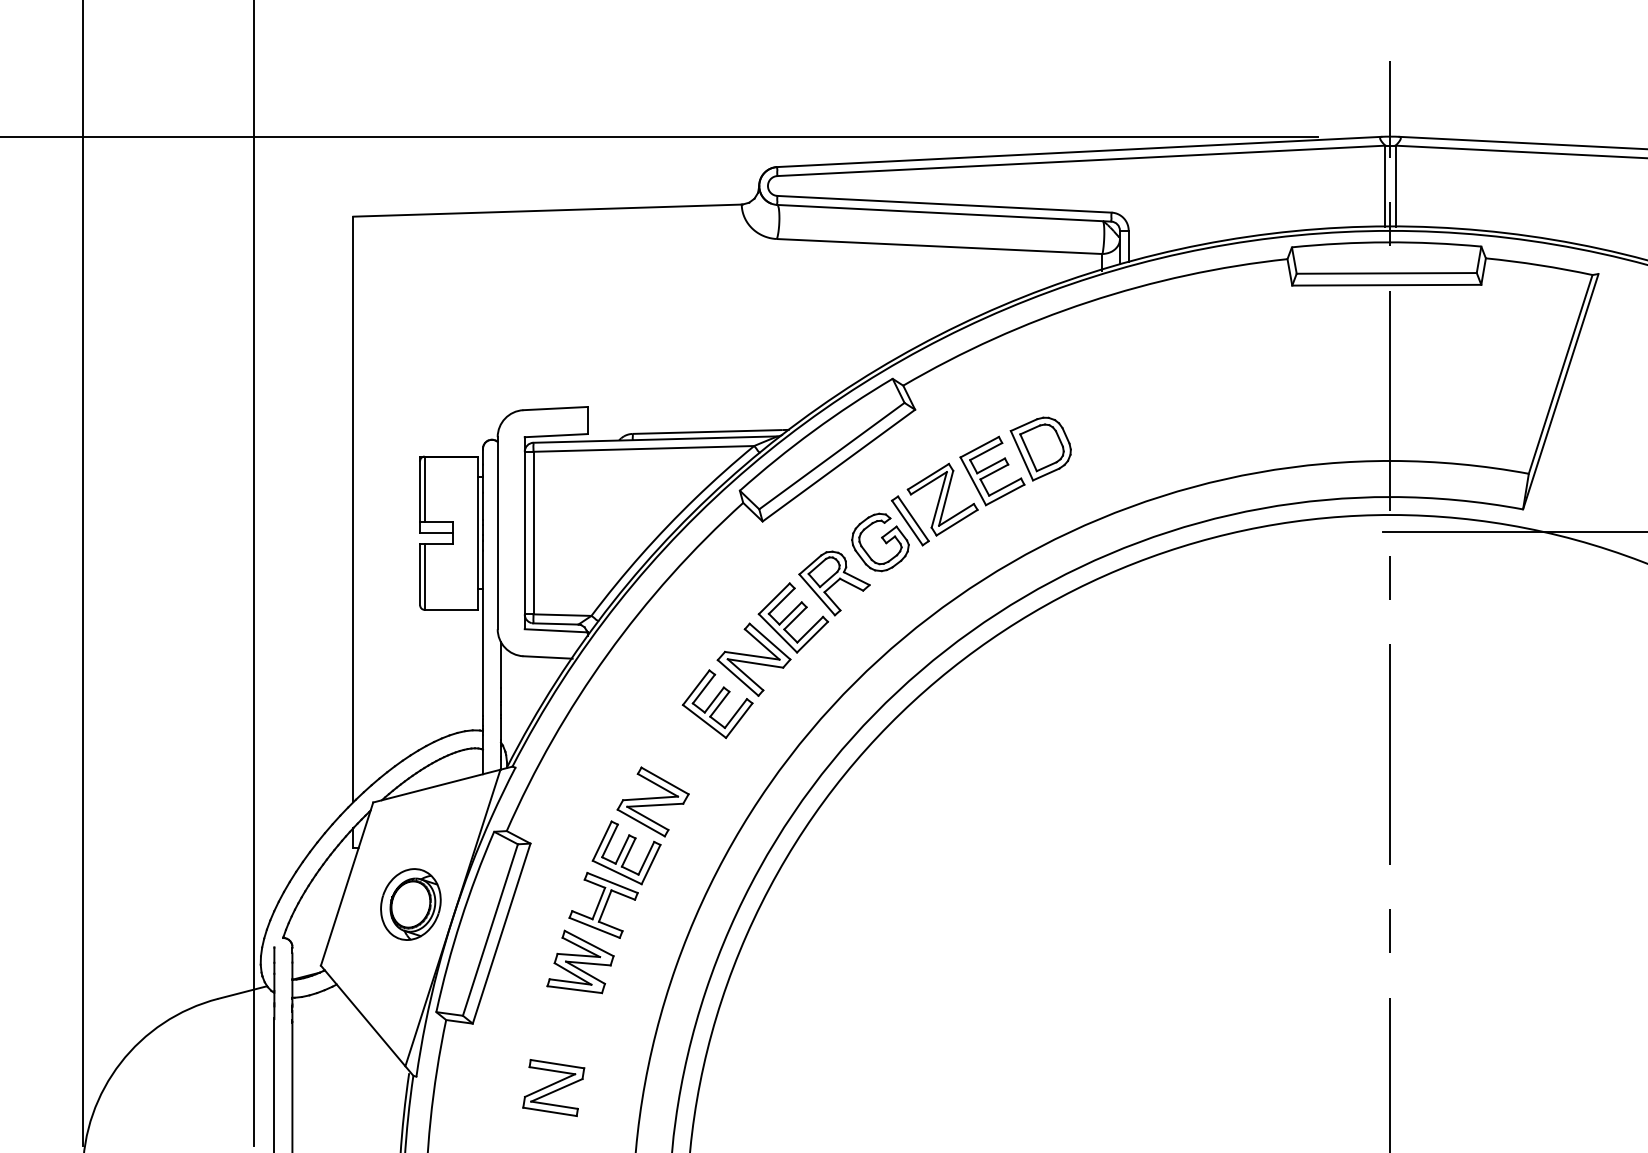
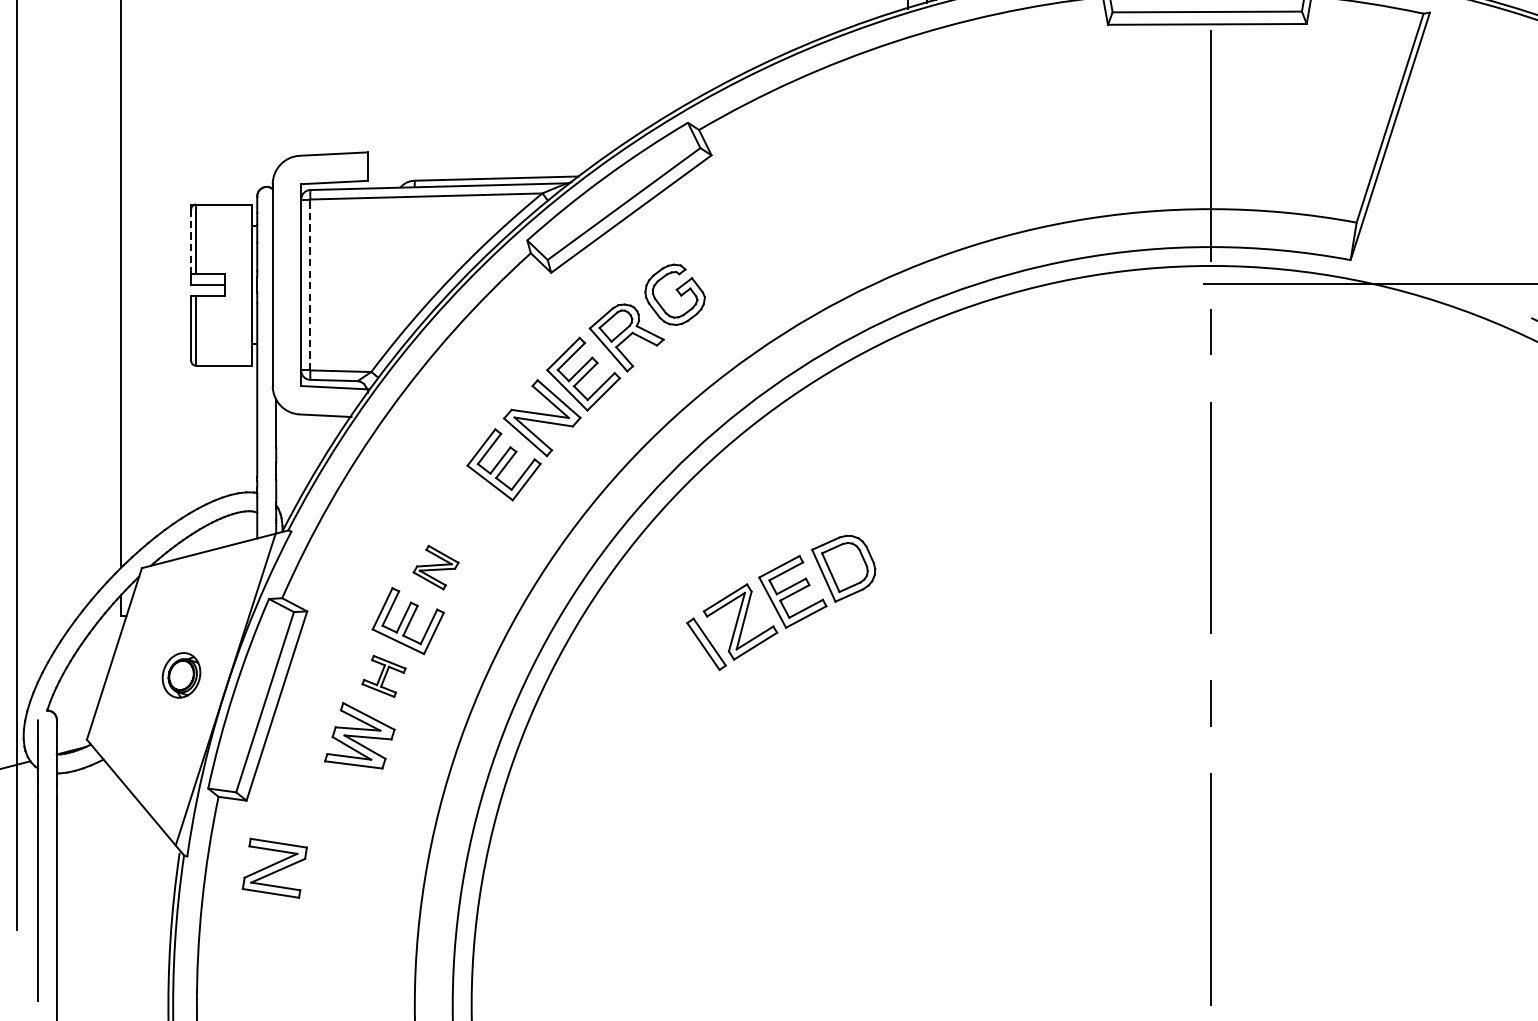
part: (980, 481) -> (780, 602), moved
line: (420, 491) -> (191, 241), solid -> dashed
line: (533, 532) -> (310, 284), solid -> dashed
part: (652, 801) -> (435, 567), size x0.6
part: (410, 904) -> (181, 675), size x0.6
part: (603, 905) -> (383, 676), size x0.6
part: (553, 1088) -> (274, 868), moved

